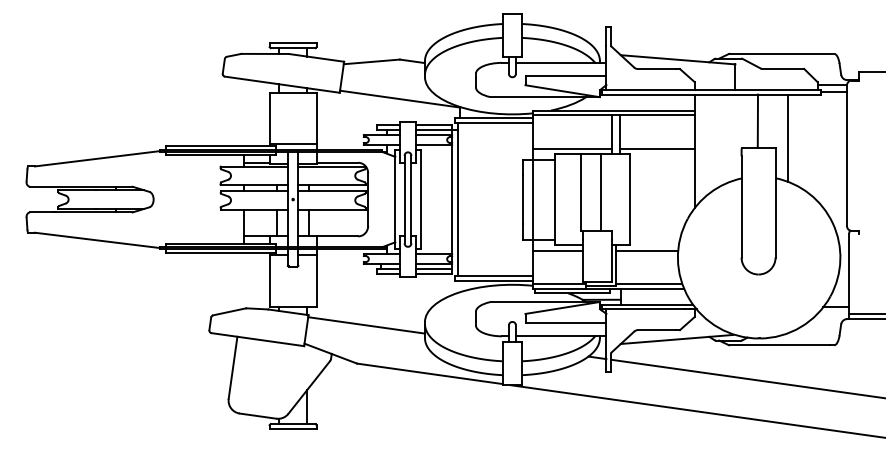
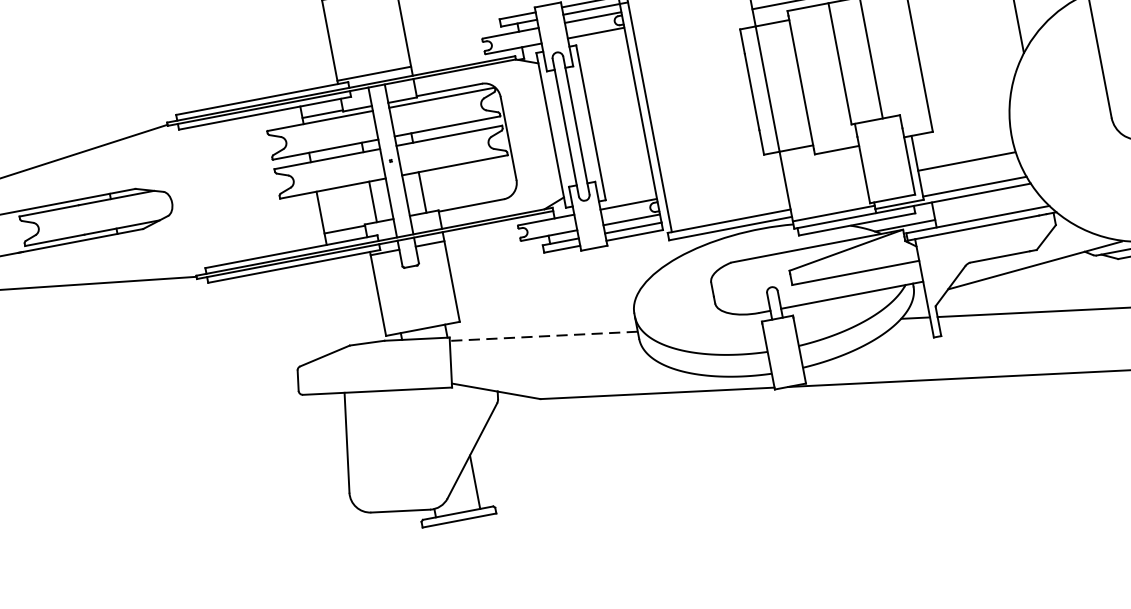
line: (557, 250) -> (820, 161), removed
line: (647, 250) -> (967, 161), moved
line: (366, 325) -> (543, 336), solid -> dashed

